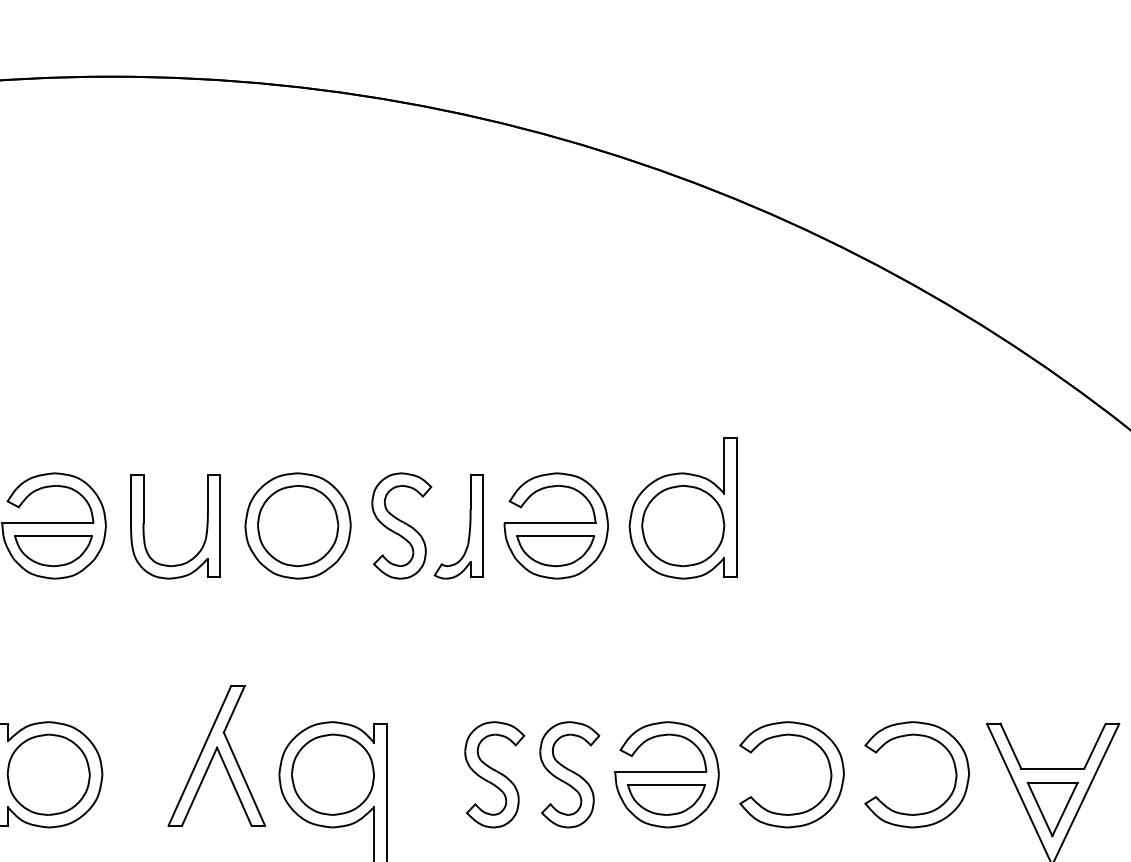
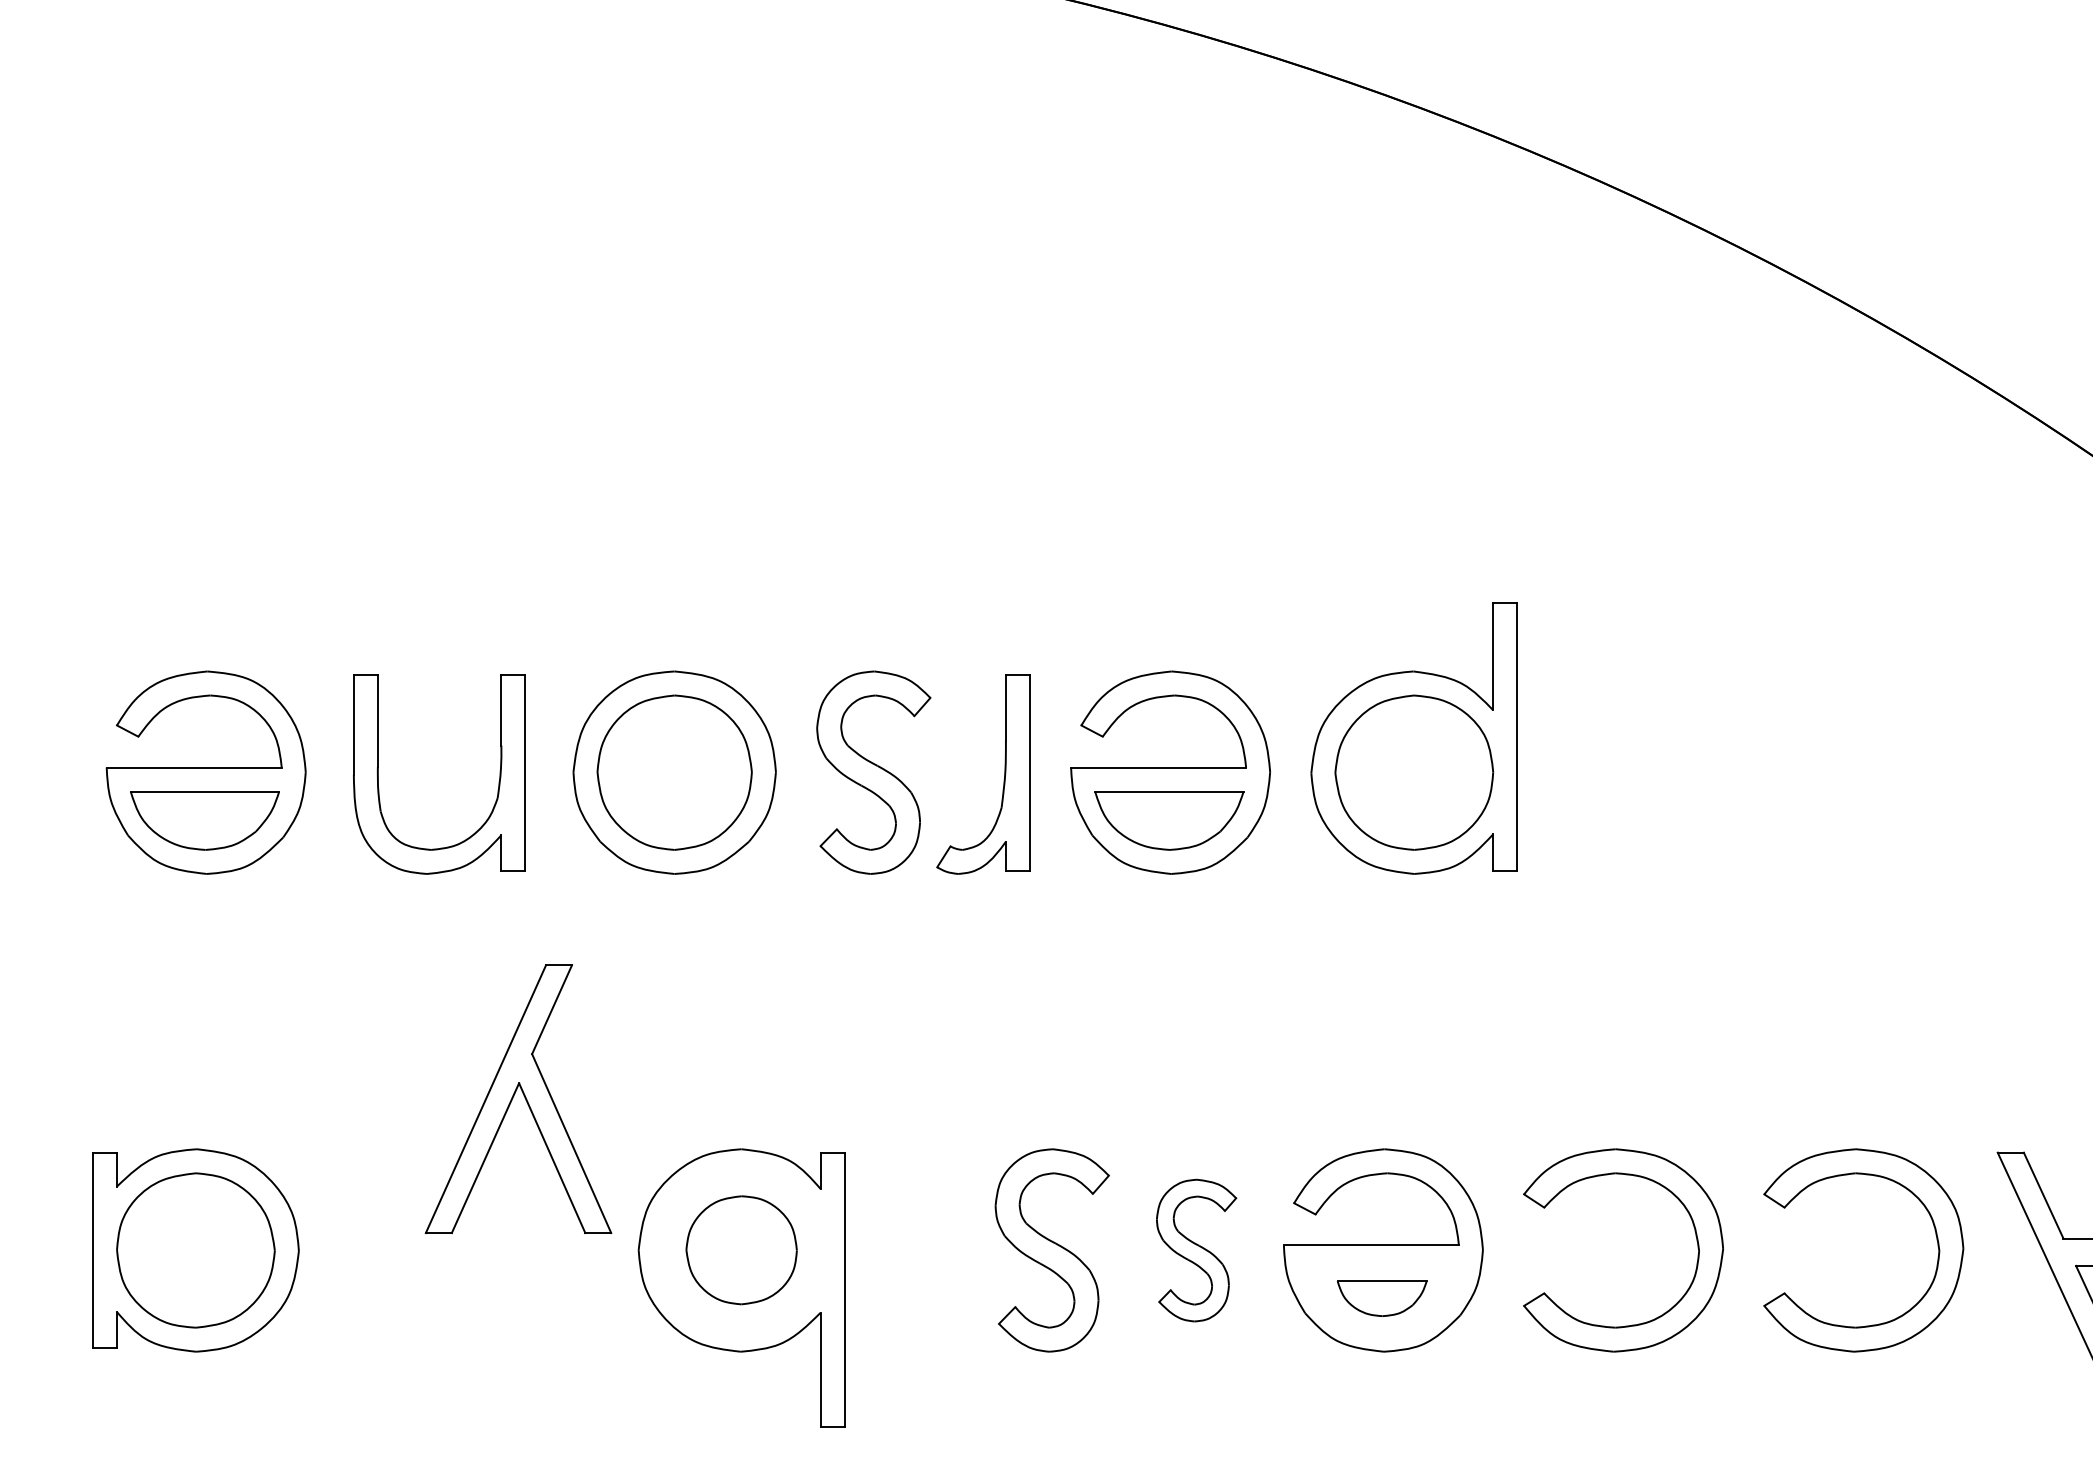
part: (216, 755) -> (517, 1098), moved
part: (332, 774) -> (740, 1249), size x0.7
part: (569, 774) -> (1195, 1249), size x0.7
part: (666, 799) -> (1382, 1297), size x0.6

